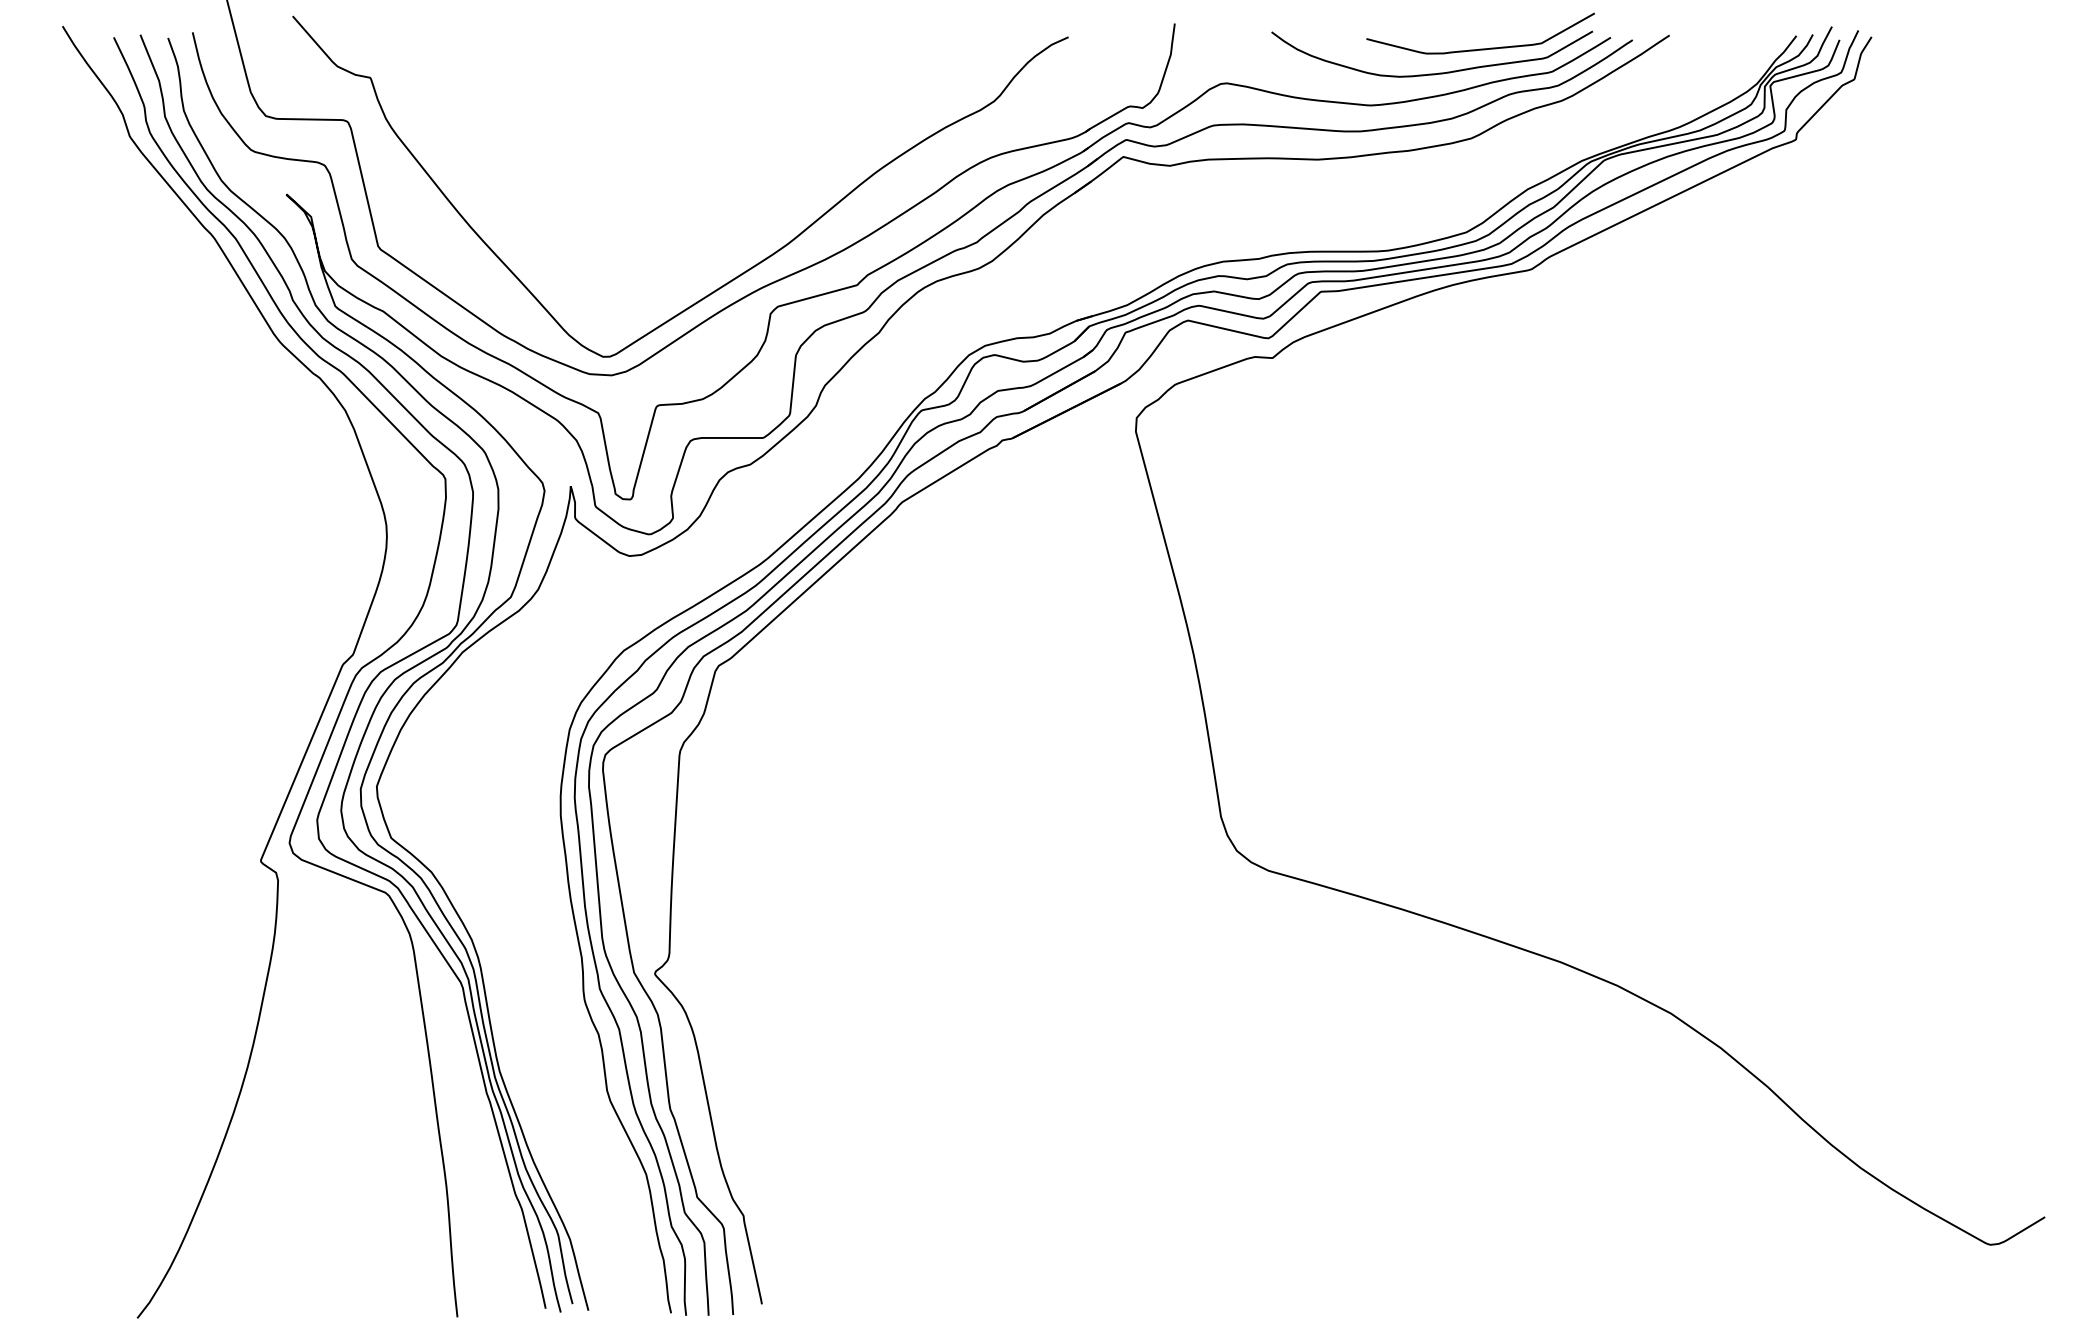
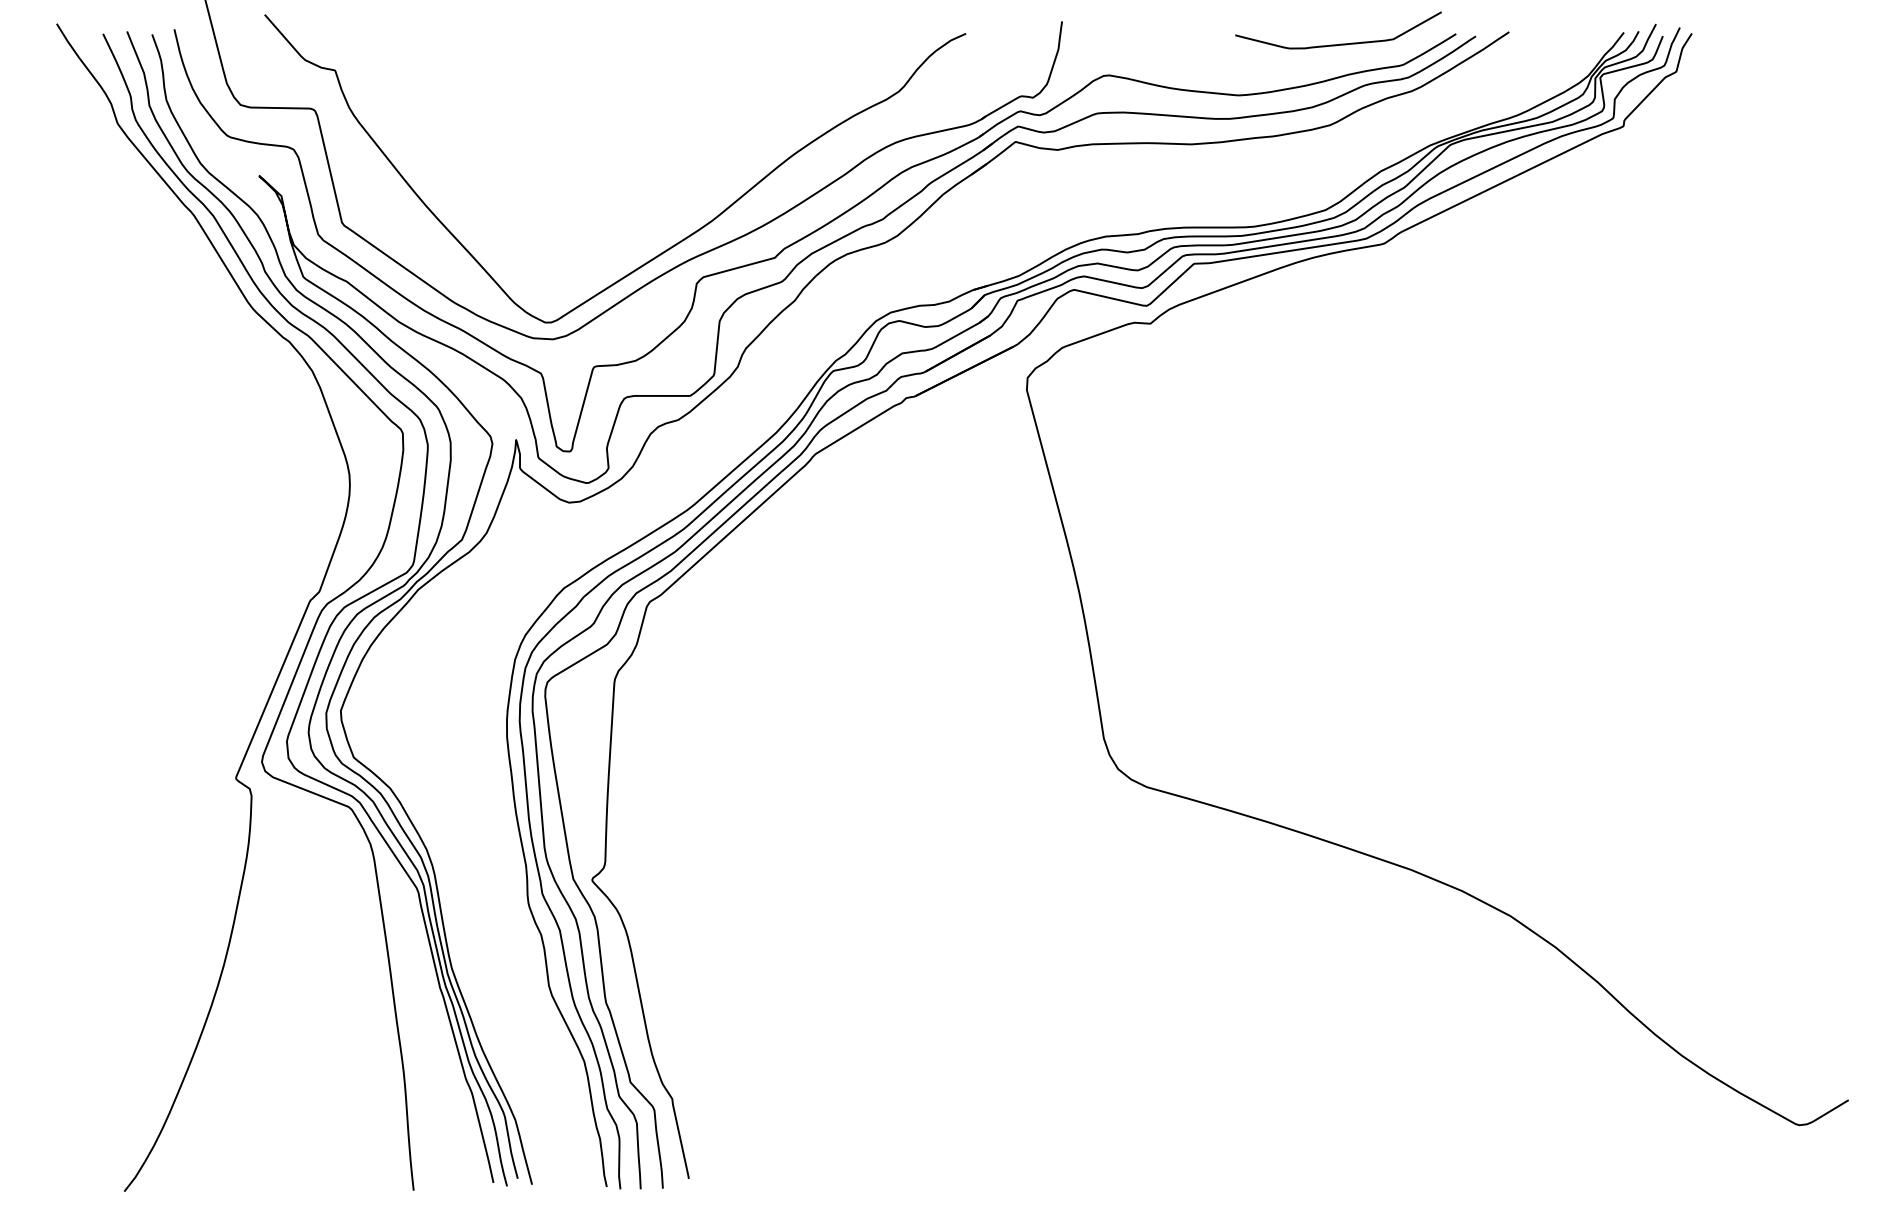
curve: (1431, 73) -> (1294, 66), removed

